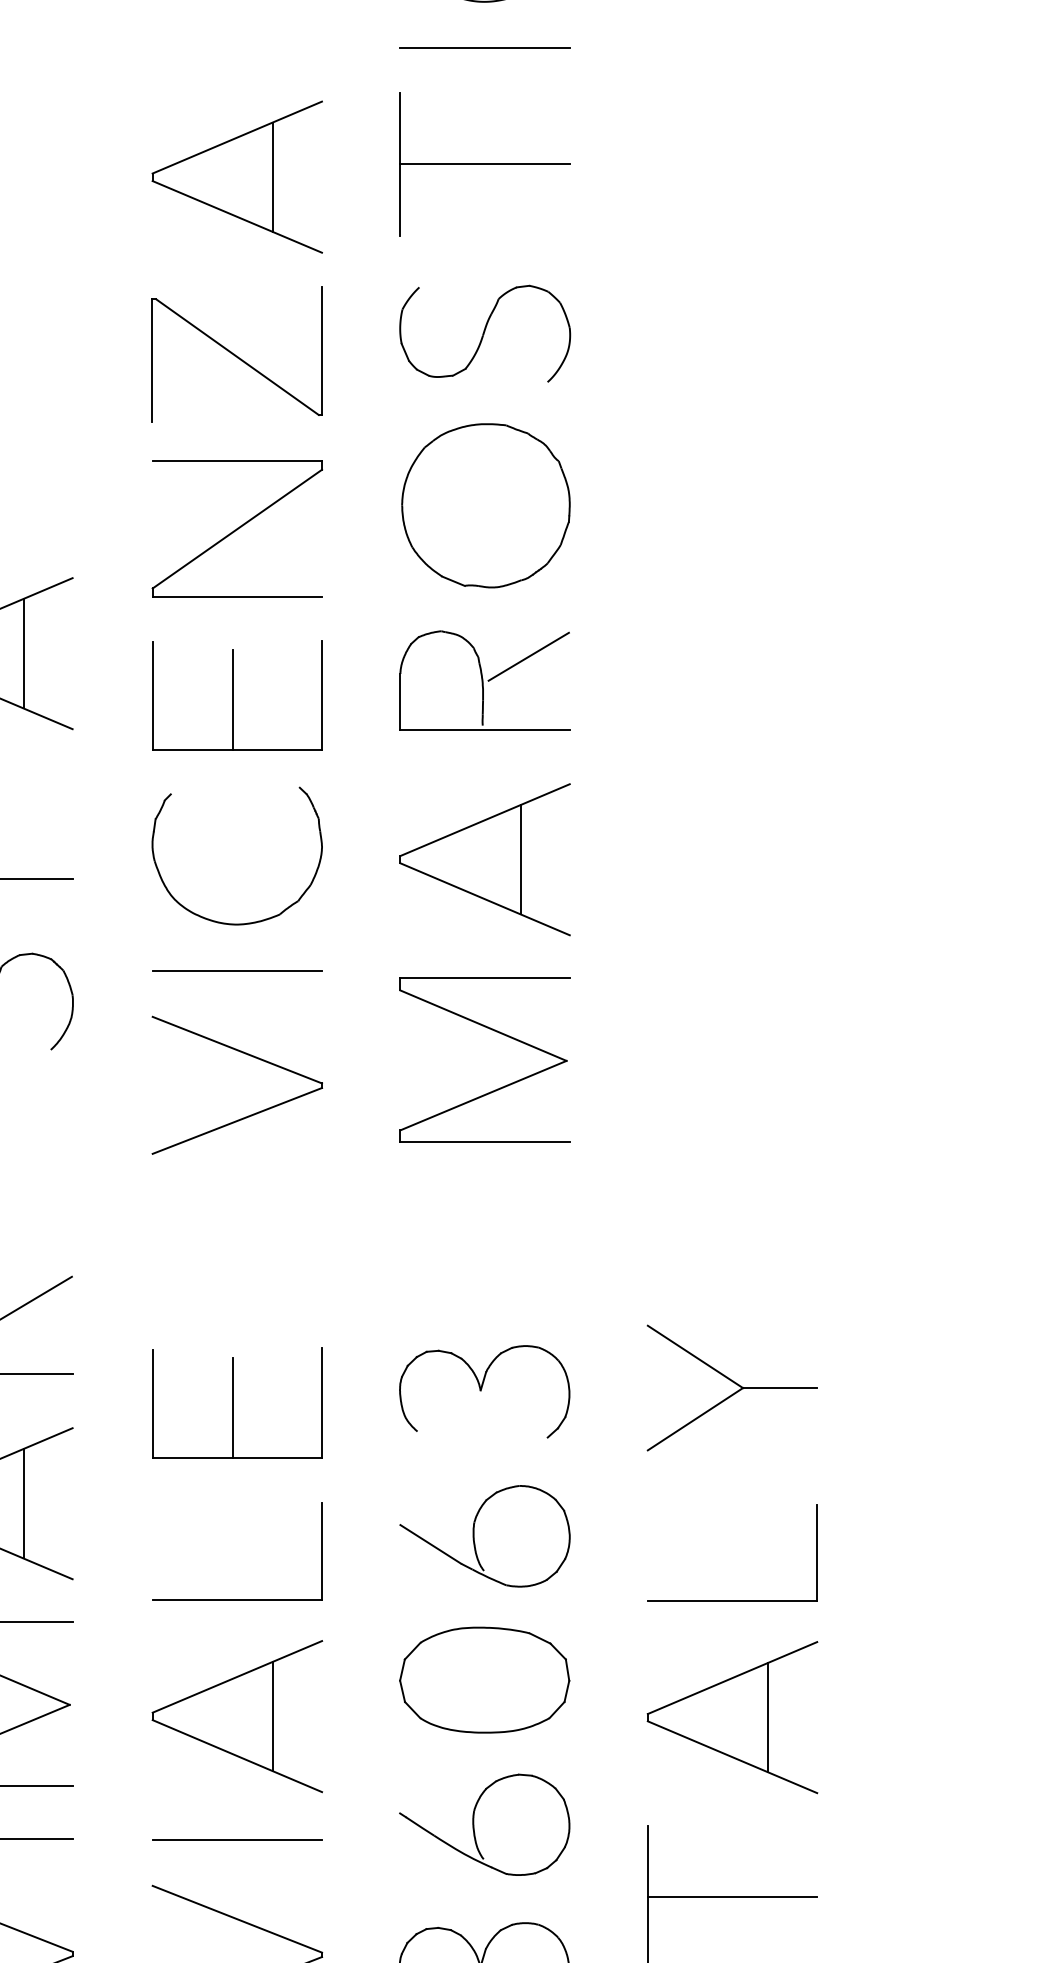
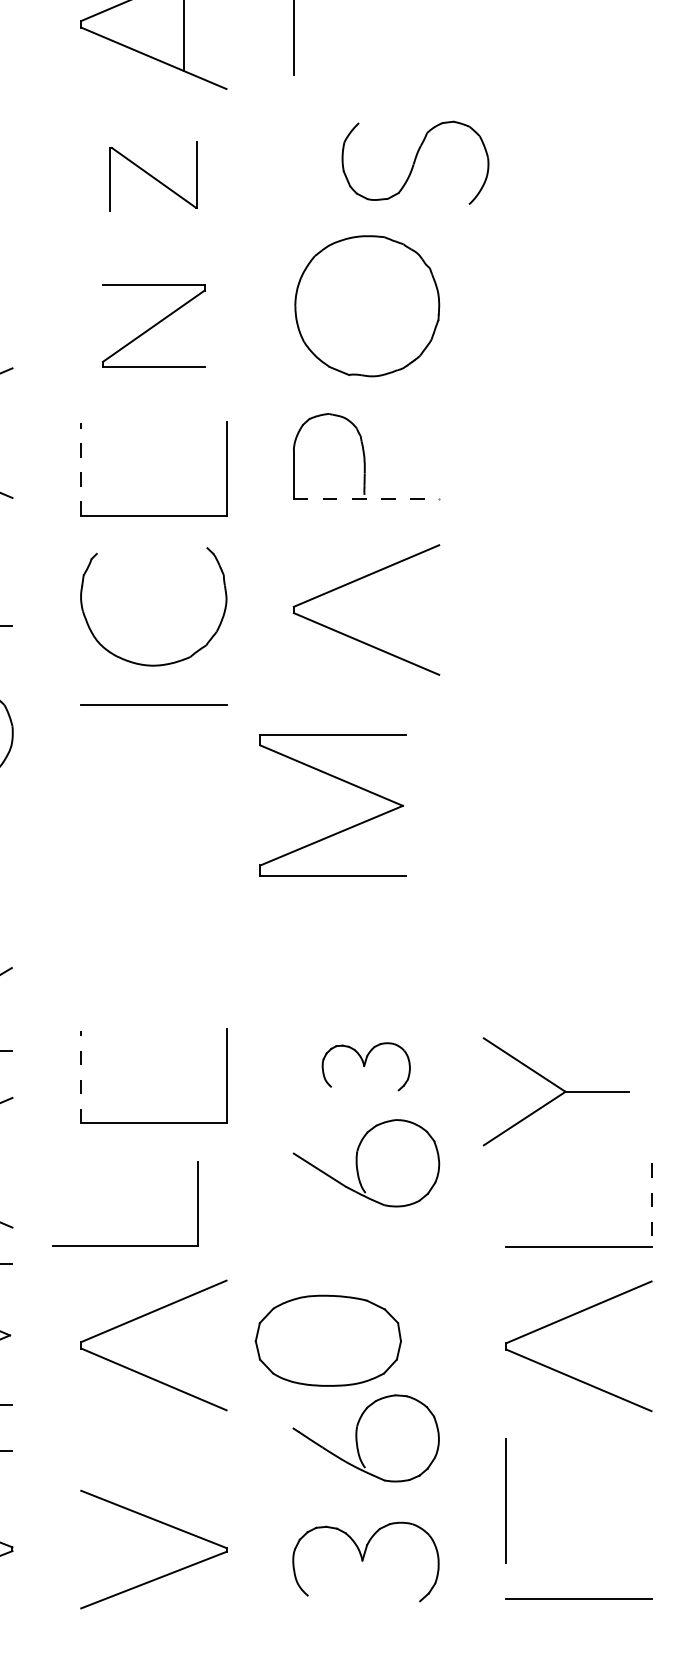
line: (484, 163) -> (366, 12), removed
part: (485, 333) -> (415, 162), moved
part: (236, 354) -> (153, 176), size x0.6
part: (236, 528) -> (153, 325), size x0.7
line: (528, 656) -> (403, 435), removed
line: (152, 696) -> (81, 469), solid -> dashed
line: (233, 700) -> (150, 473), removed
line: (485, 730) -> (366, 499), solid -> dashed
line: (520, 859) -> (396, 609), removed
part: (496, 1032) -> (342, 781), moved
part: (247, 1055) -> (162, 778), removed
part: (731, 1387) -> (555, 1091), moved
part: (484, 1391) -> (366, 1066), size x0.6
line: (152, 1403) -> (81, 1076), solid -> dashed
line: (233, 1407) -> (150, 1080), removed
part: (474, 1536) -> (357, 1163), moved
line: (817, 1553) -> (651, 1205), solid -> dashed
part: (237, 1599) -> (125, 1244), moved
part: (484, 1679) -> (328, 1340), moved
line: (272, 1716) -> (184, 1345), removed
line: (767, 1717) -> (608, 1346), removed
line: (237, 1839) -> (154, 1450), removed
line: (732, 1897) -> (578, 1500), removed

